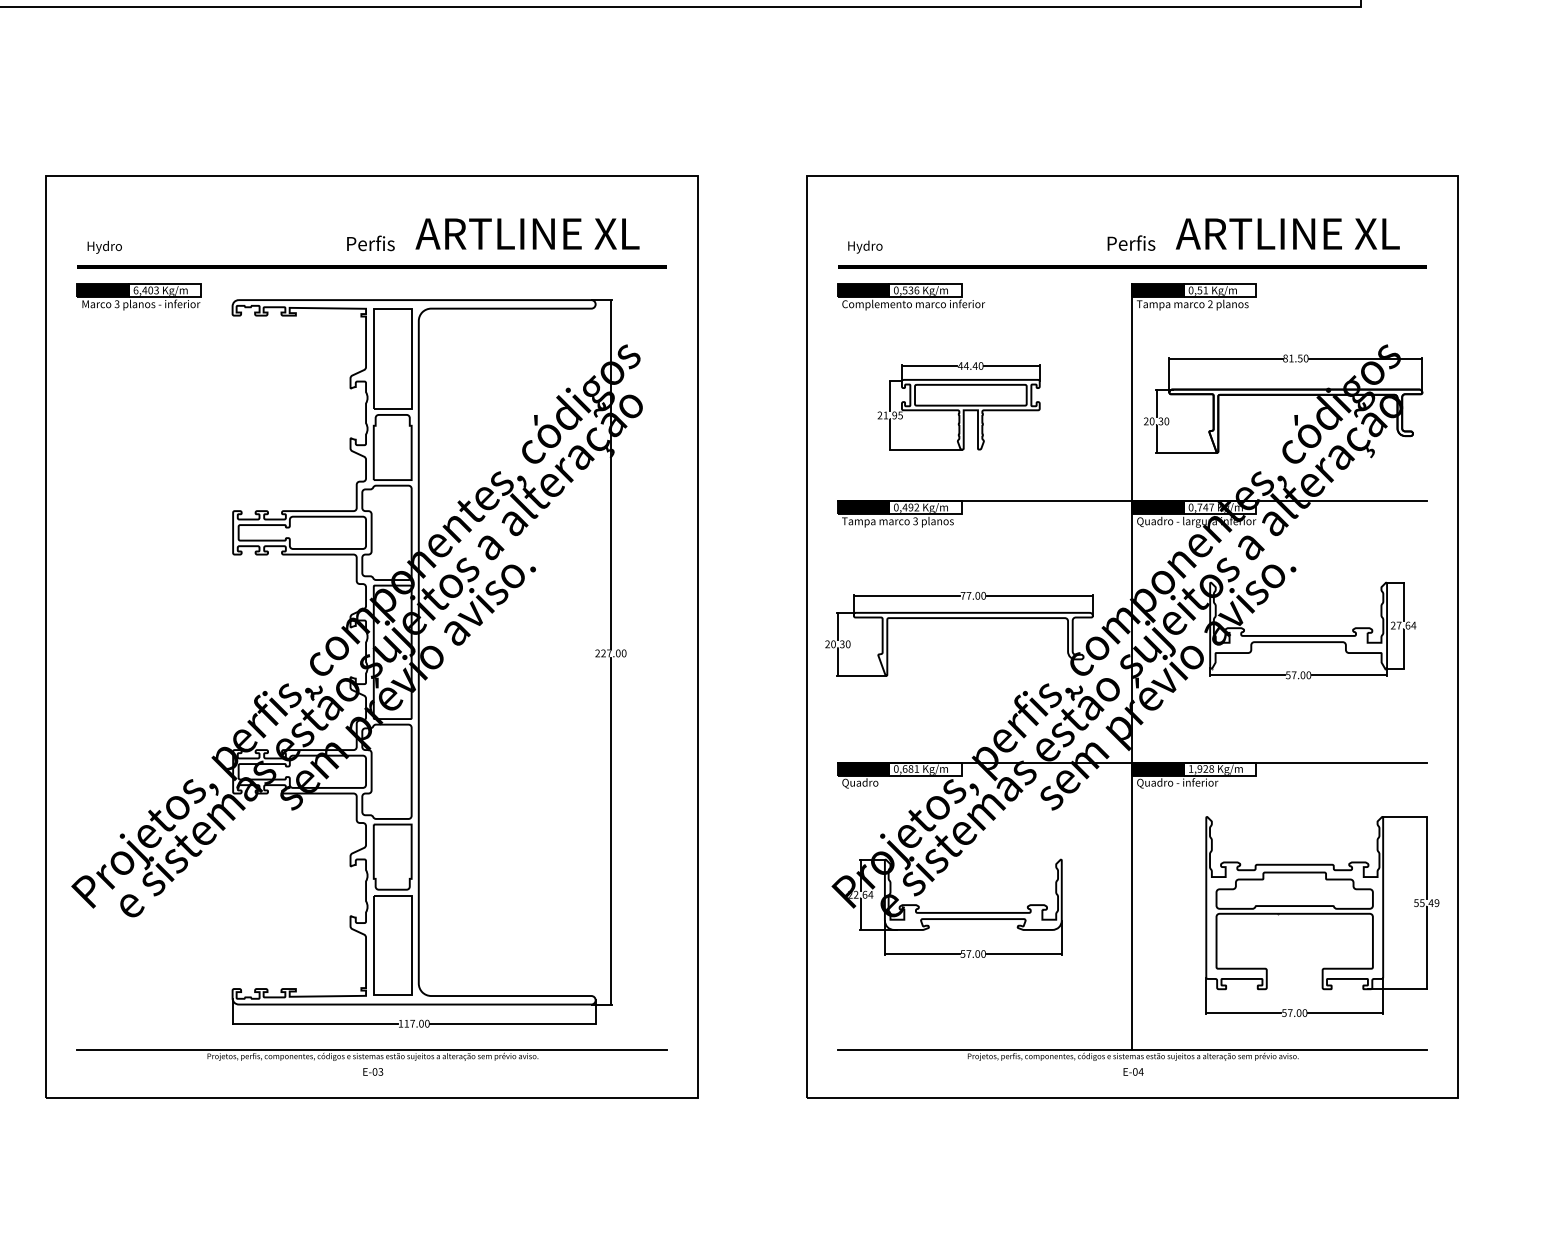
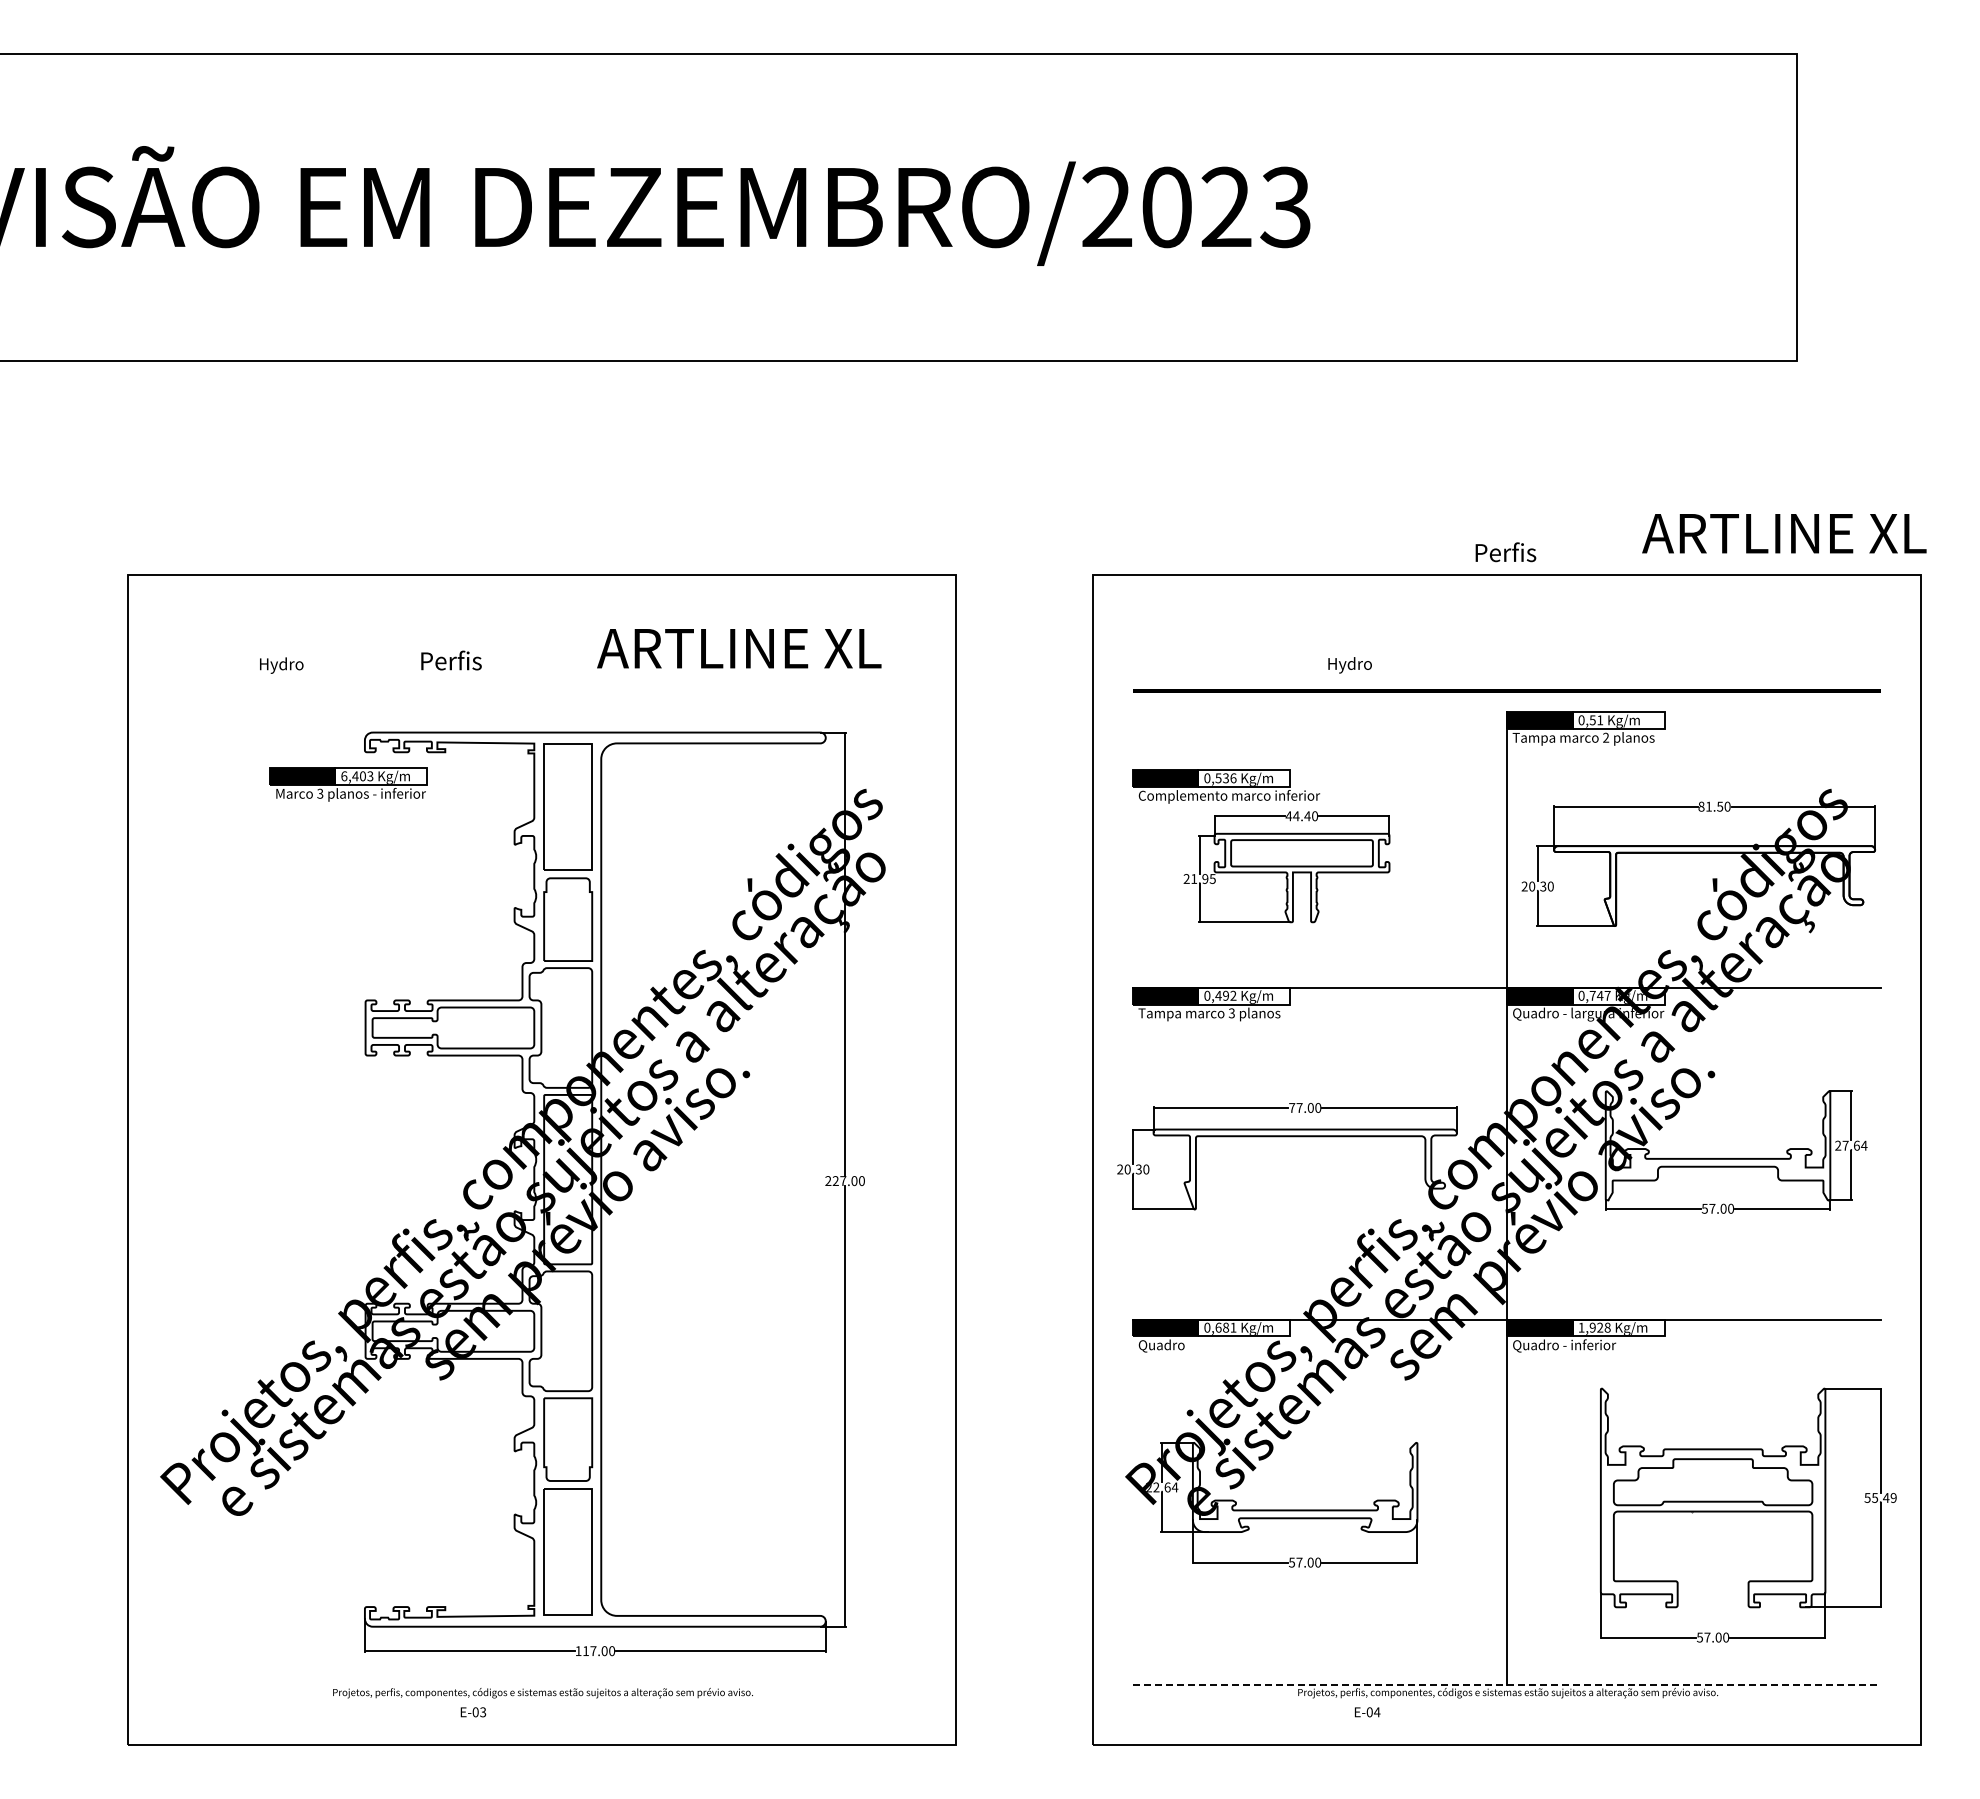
text: (1287, 233) -> (1784, 533), moved
text: (370, 243) -> (451, 660), moved
text: (1131, 243) -> (1505, 552), moved
text: (104, 247) -> (281, 665), moved
text: (864, 247) -> (1349, 665), moved
fill: (371, 266) -> (541, 690), removed
part: (139, 296) -> (348, 784), moved
part: (911, 296) -> (1226, 786), moved
line: (371, 1050) -> (541, 1684), removed
line: (1132, 1050) -> (1507, 1684), solid -> dashed
text: (373, 1072) -> (473, 1712), moved
text: (1133, 1072) -> (1367, 1712), moved

